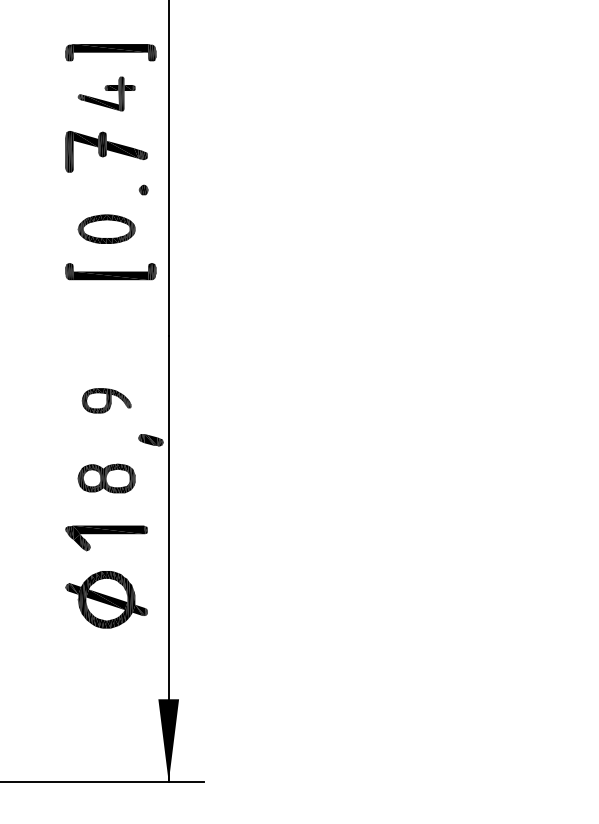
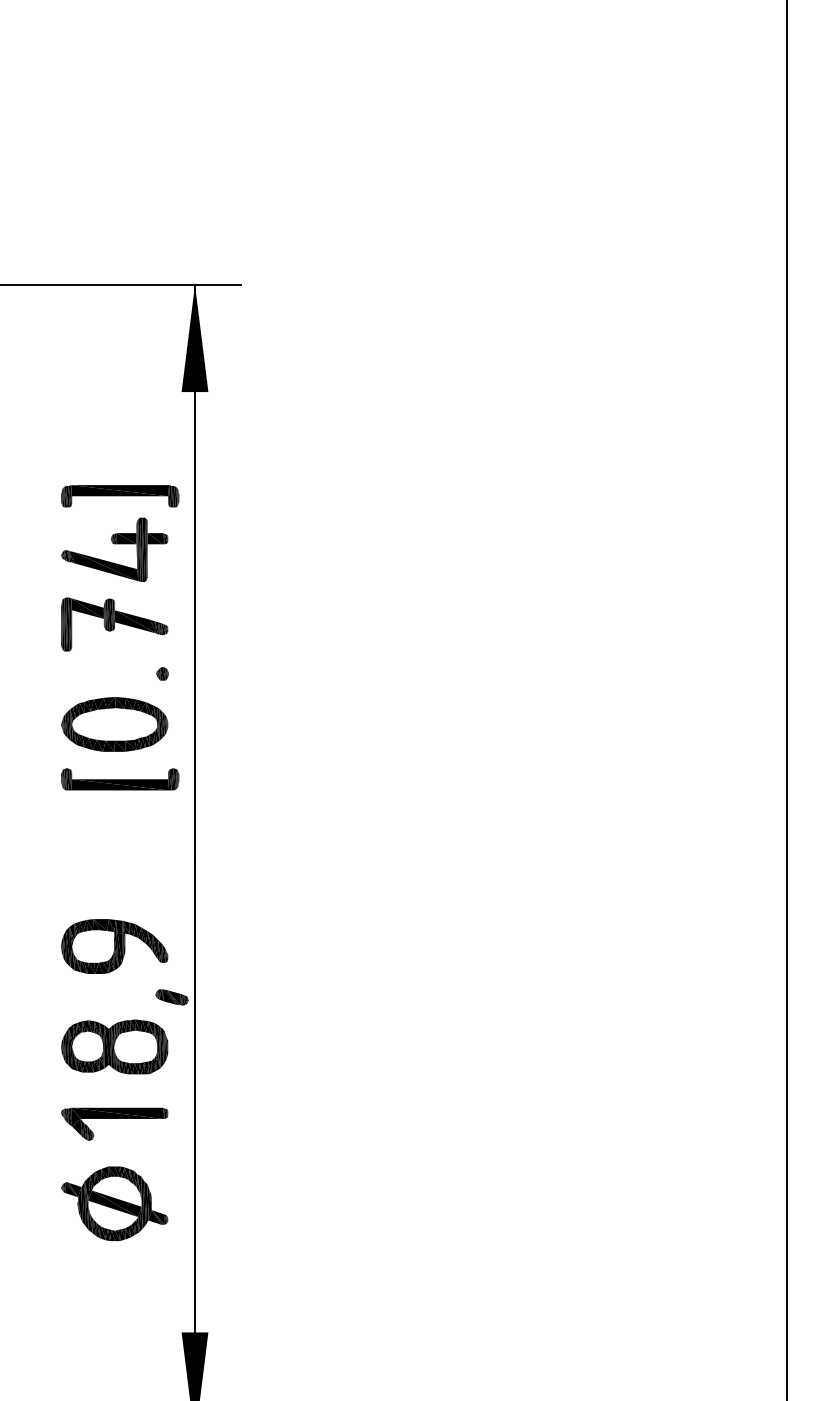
part: (106, 93) -> (114, 549), size x1.43
part: (106, 229) -> (114, 724), size x1.43
part: (106, 400) -> (114, 946), size x1.67
part: (106, 478) -> (114, 1046), size x1.43

